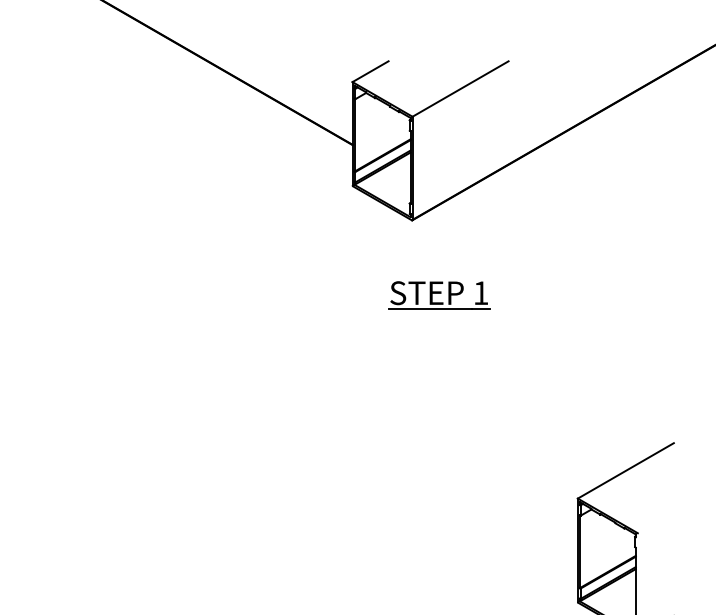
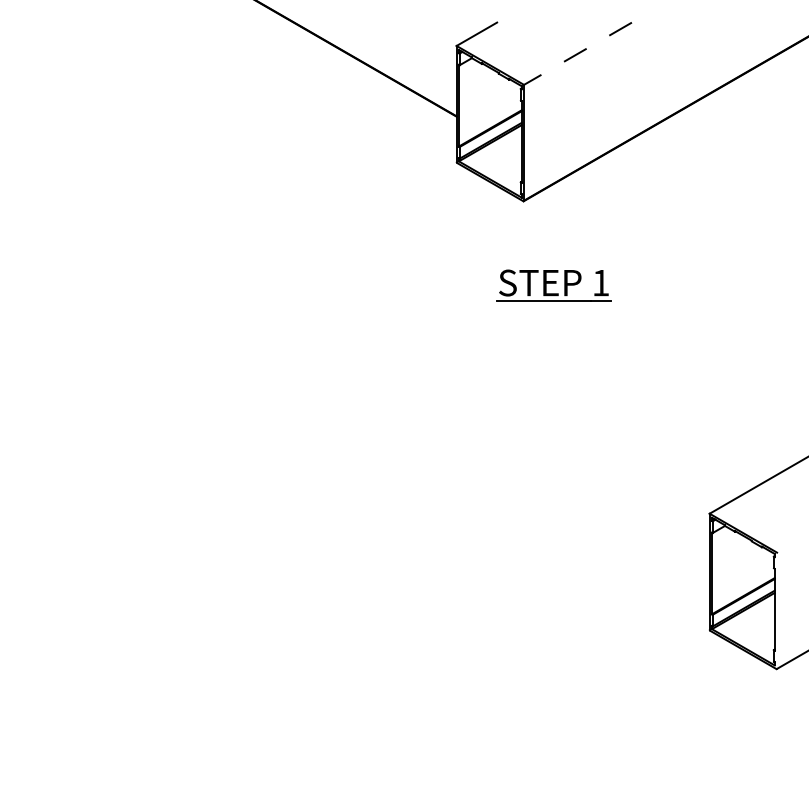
line: (460, 88) -> (577, 53), solid -> dashed

